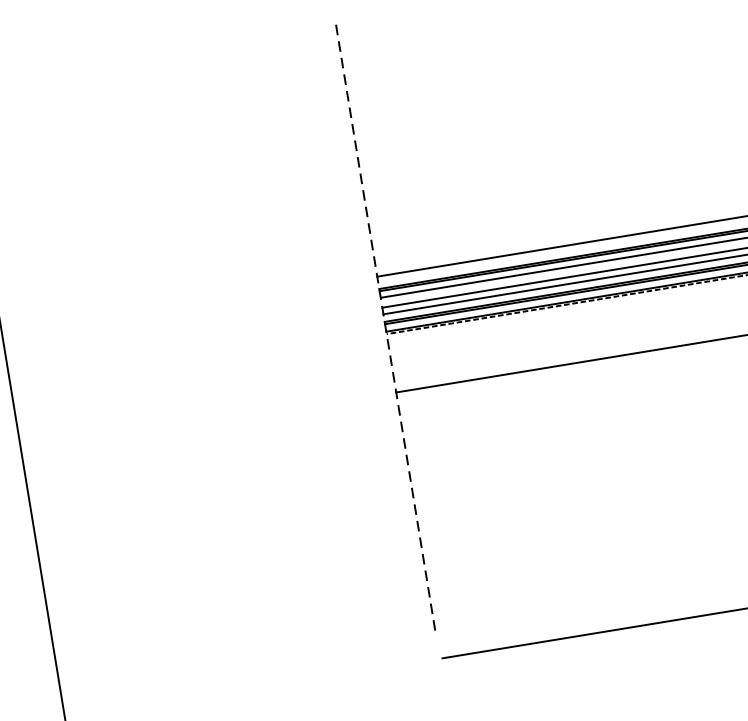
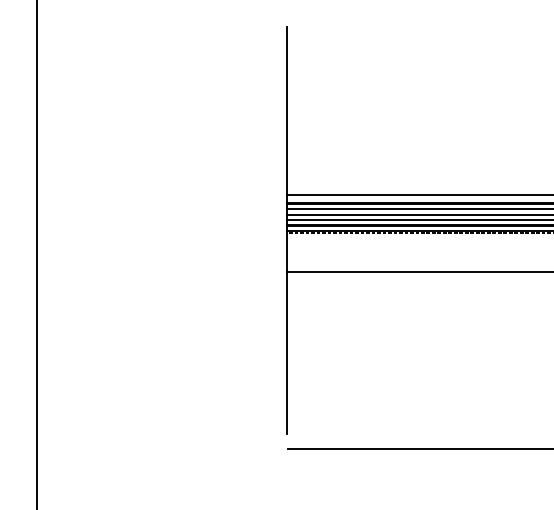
line: (386, 332) -> (286, 231), dashed -> solid

